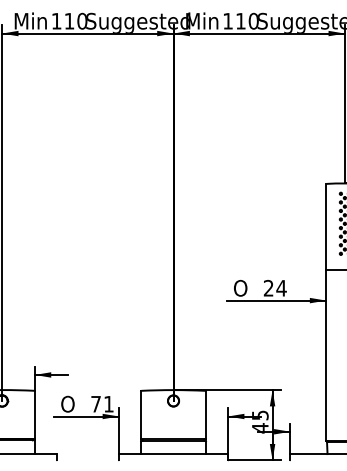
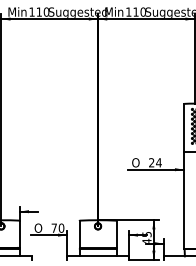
text: (108, 402) -> (61, 227), 71 -> 70

